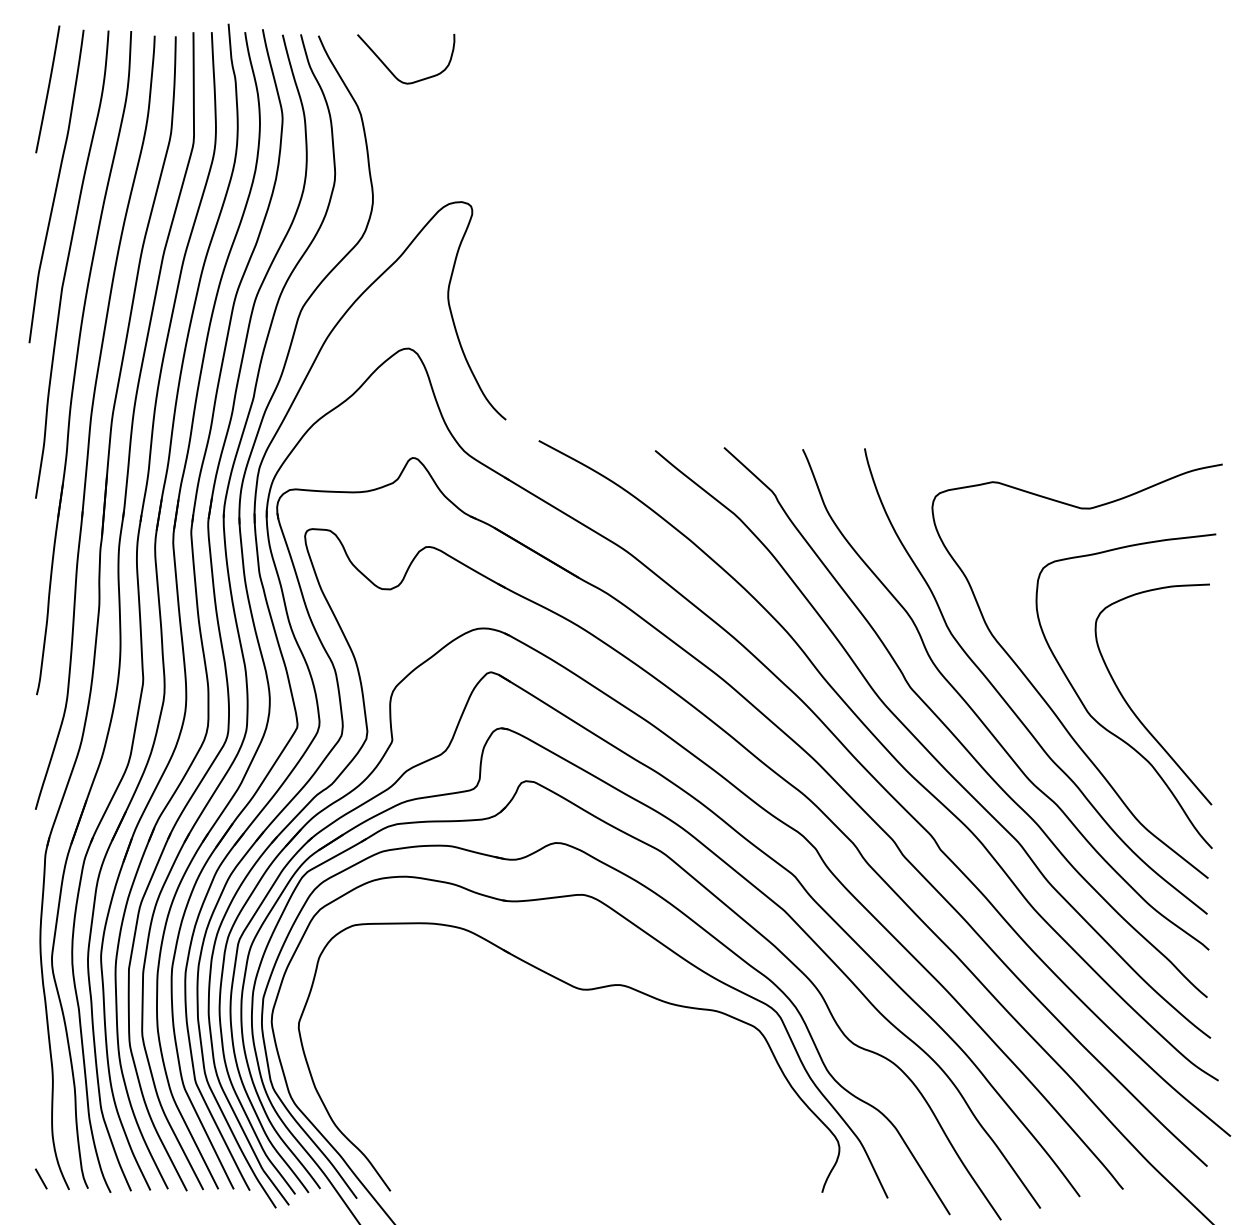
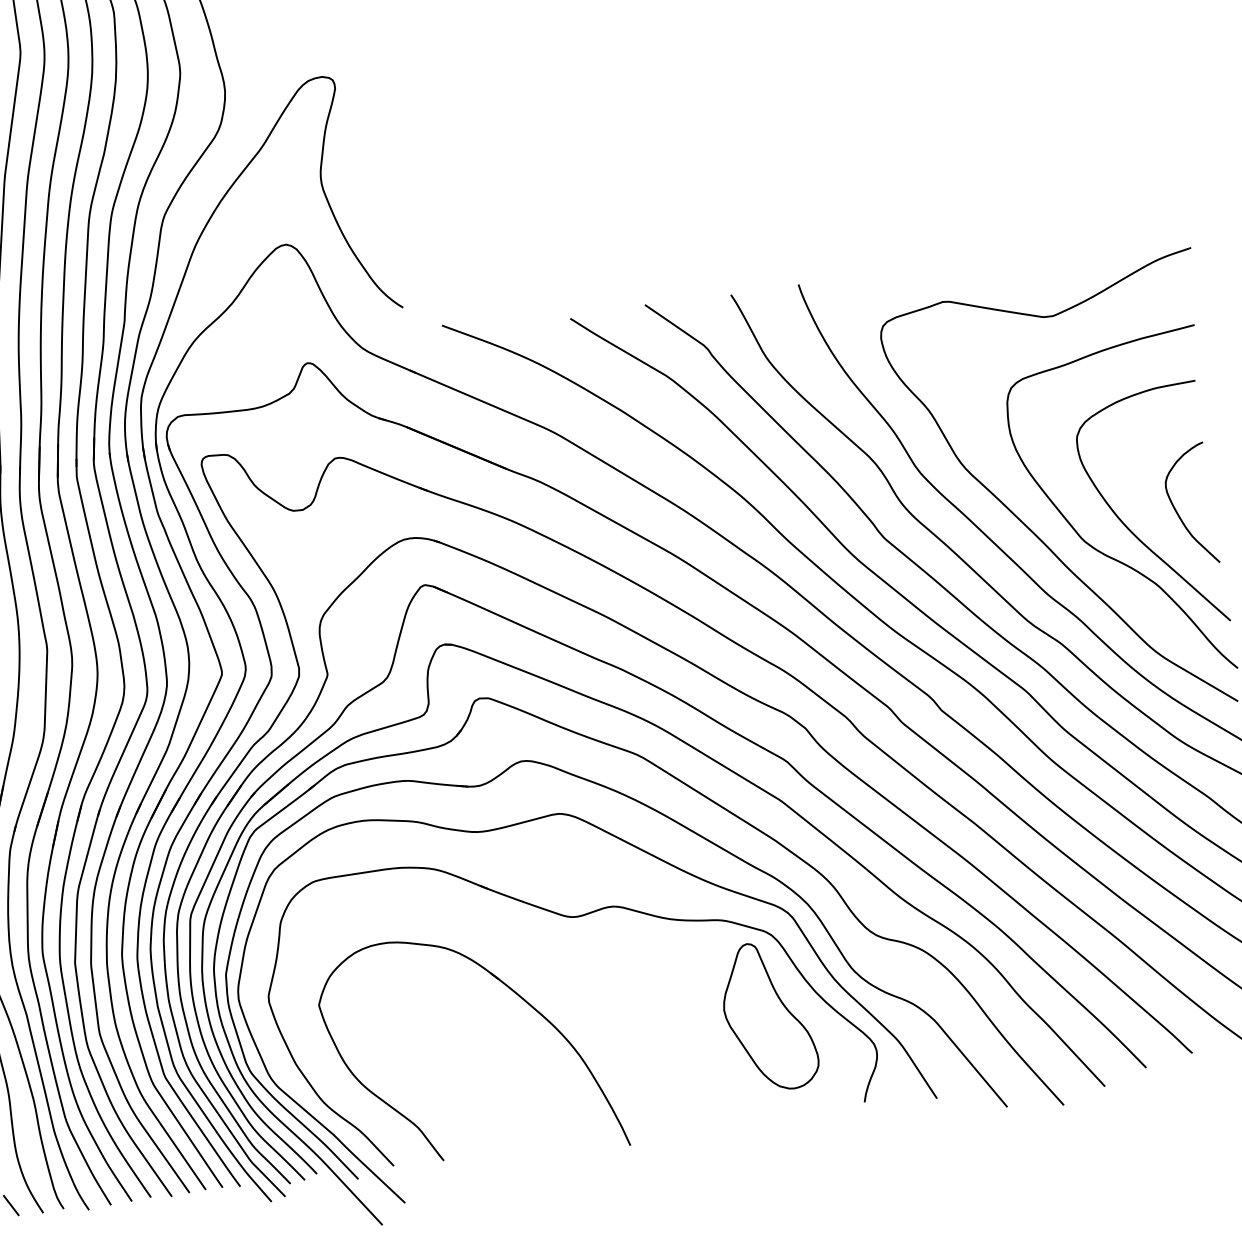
curve: (1177, 699) -> (1177, 510), added
part: (525, 1056) -> (520, 998), added
part: (746, 1103) -> (768, 1016), added

